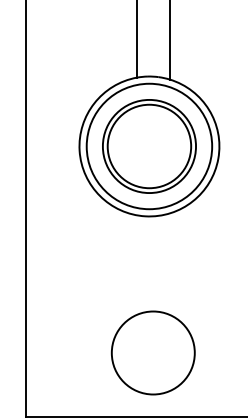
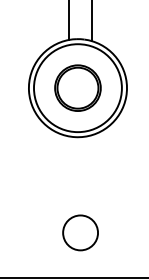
part: (149, 146) -> (77, 88), size x0.7
circle: (152, 352) -> (80, 232), size x0.6

